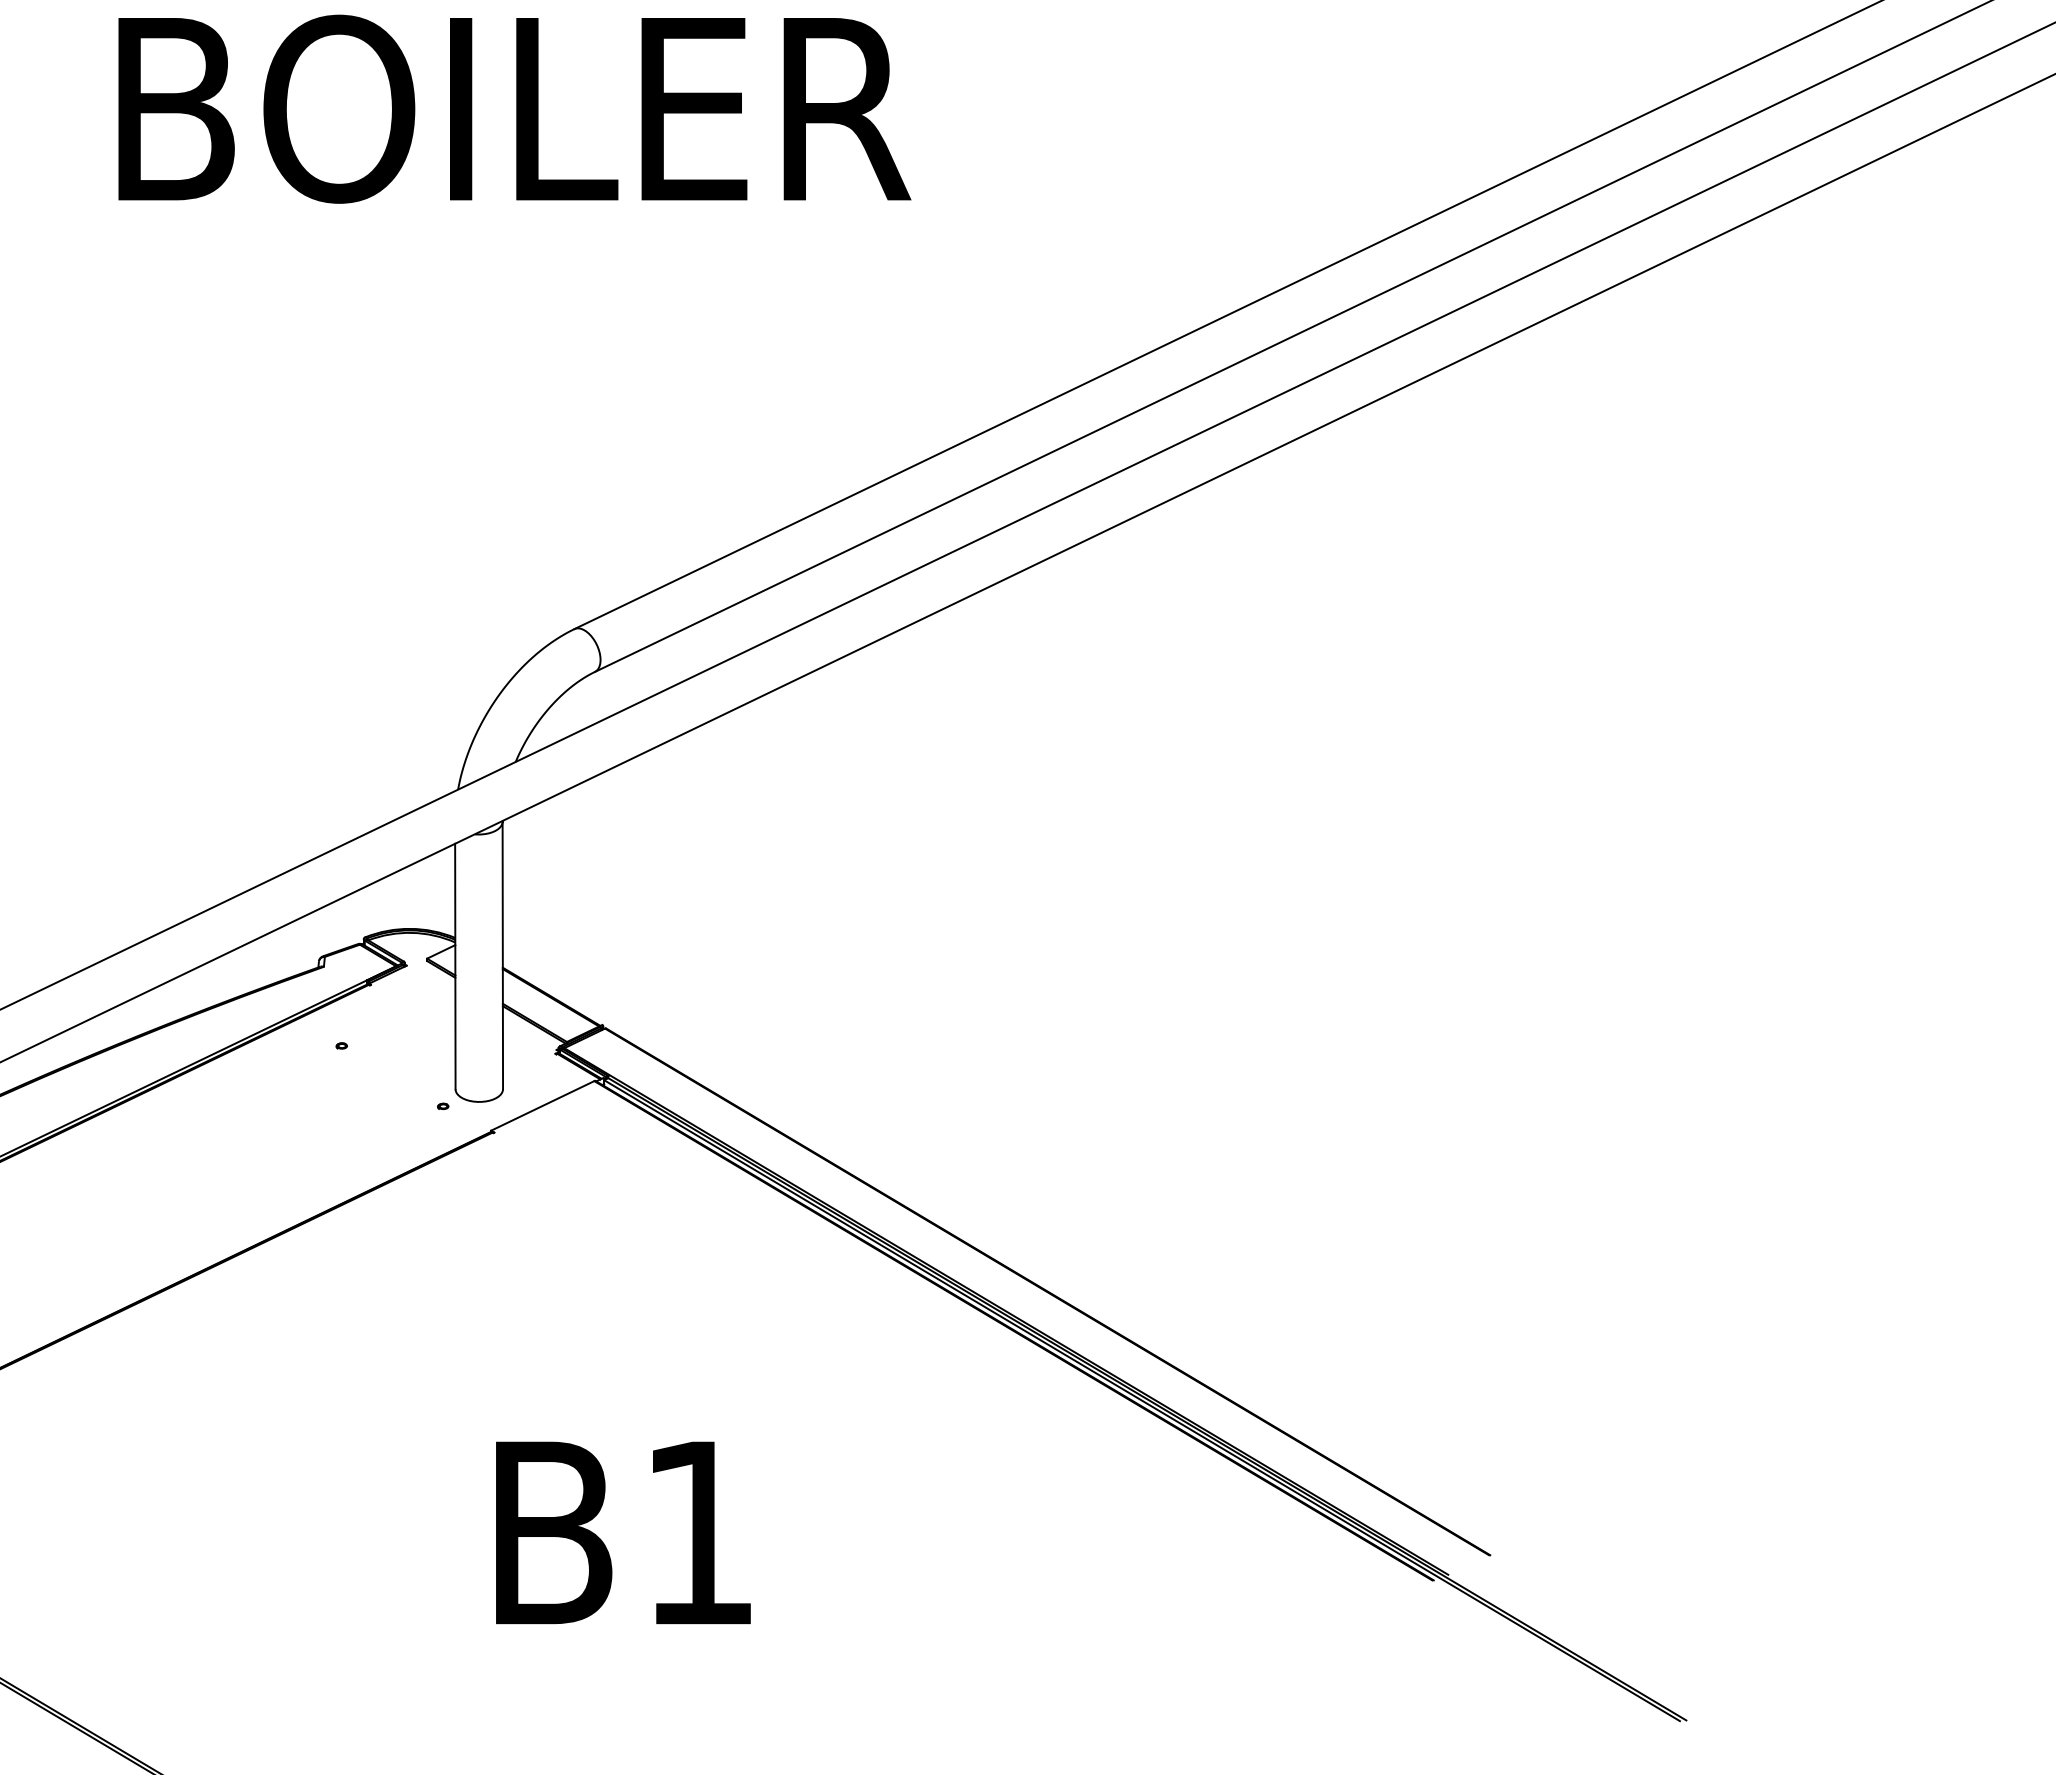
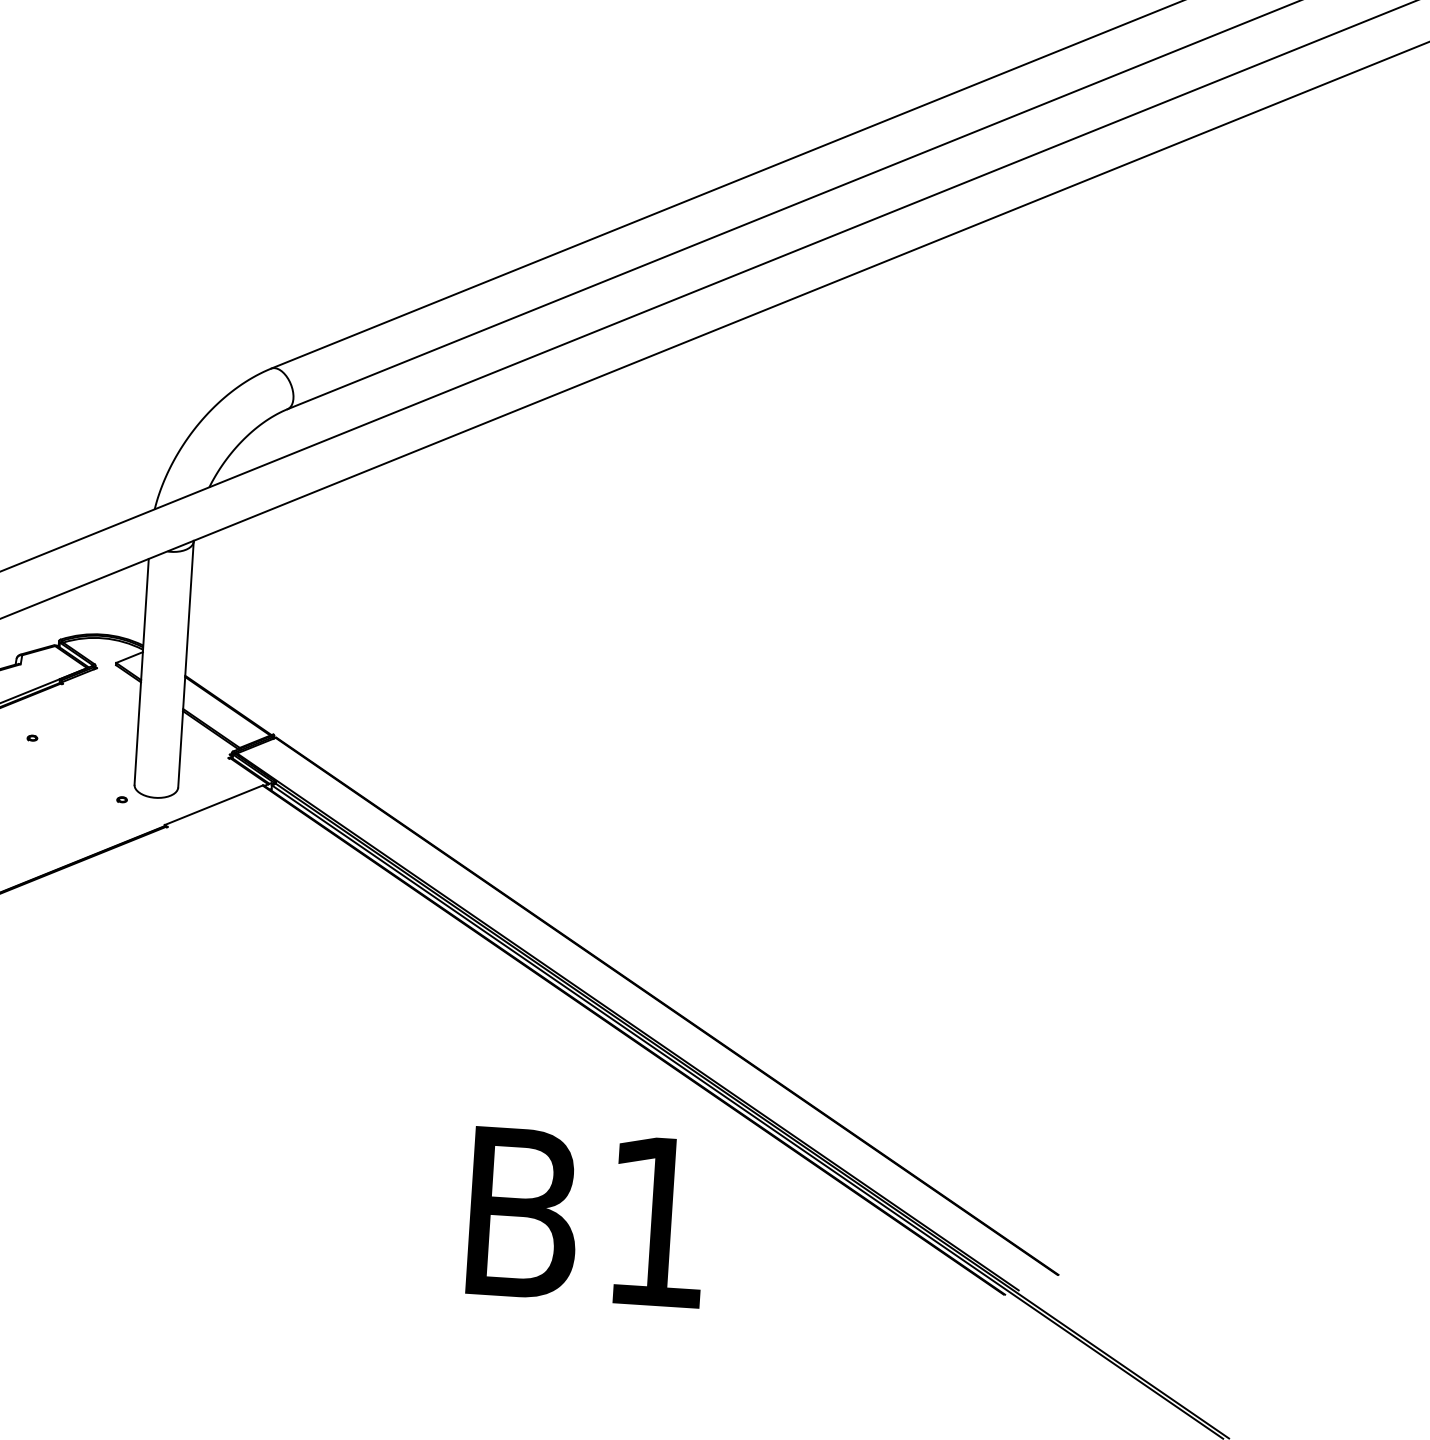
text: (623, 1532) -> (587, 1216), moved

